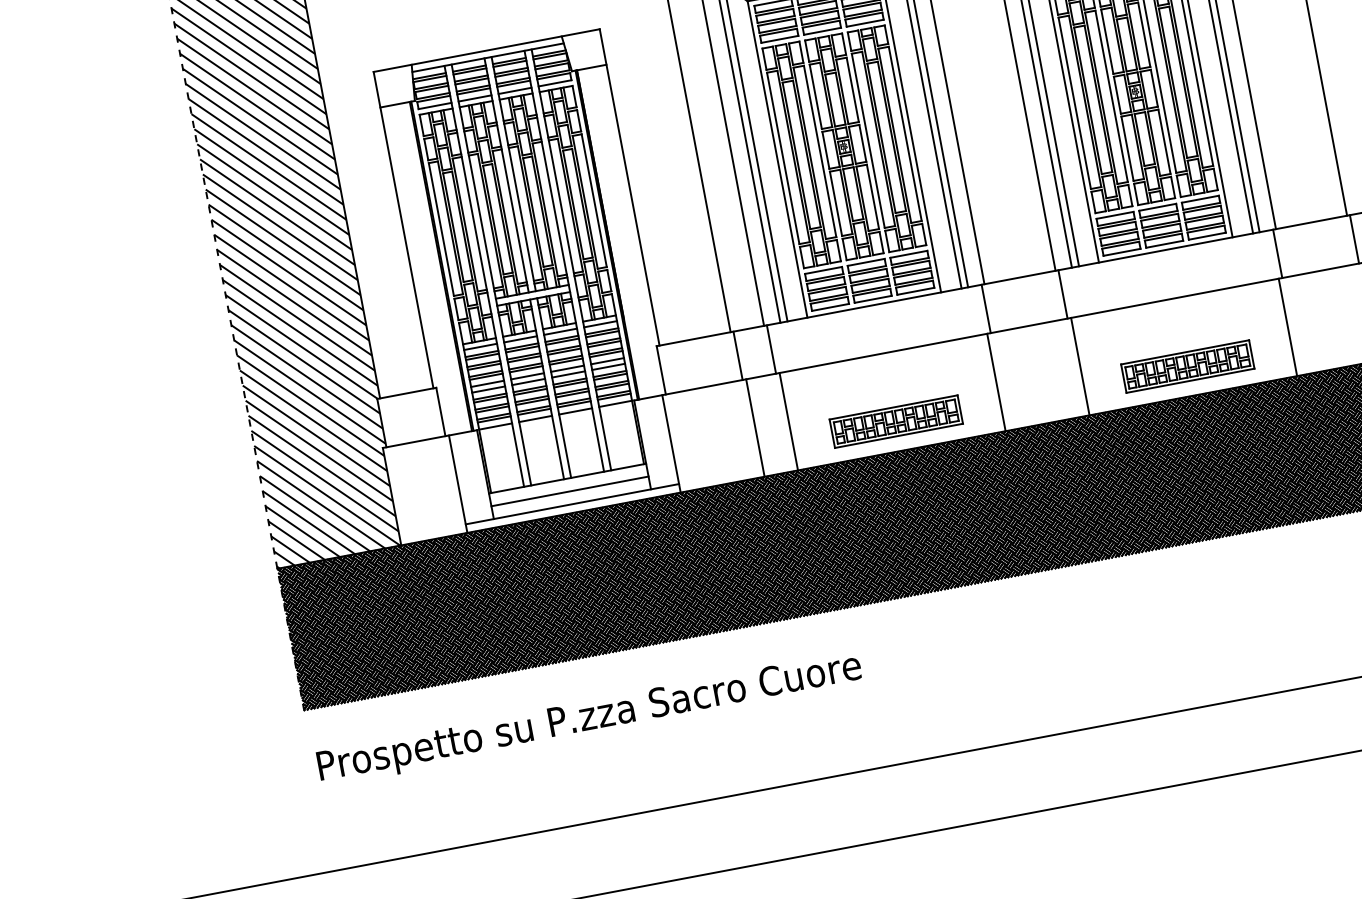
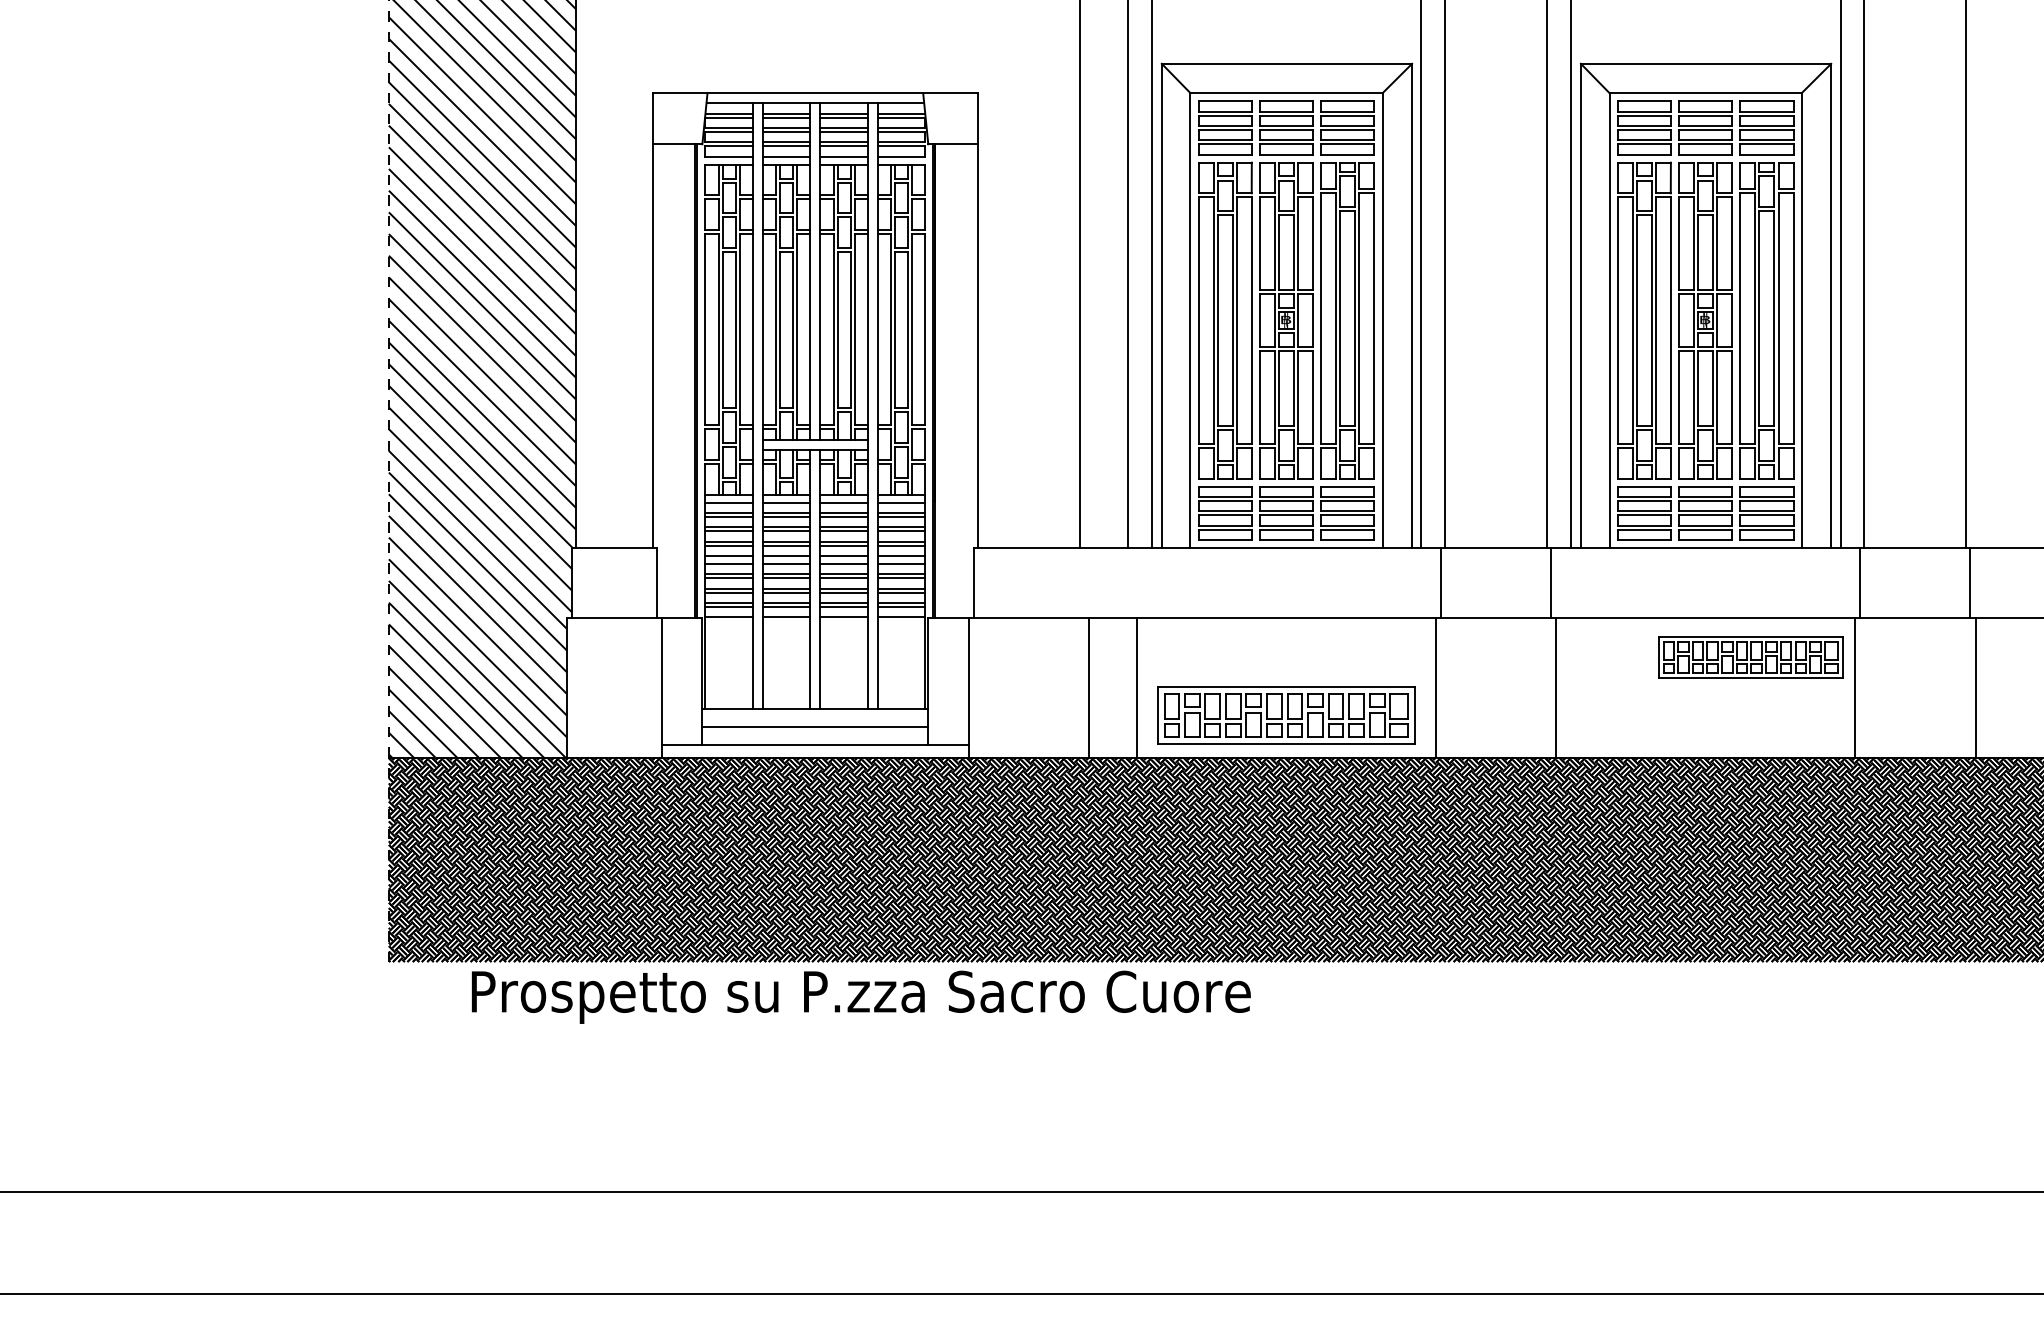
line: (771, 349) -> (1132, 582), removed
line: (738, 355) -> (1084, 582), removed
part: (1187, 366) -> (1750, 657), moved
part: (896, 421) -> (1286, 715), size x1.4
text: (589, 718) -> (860, 996), moved

